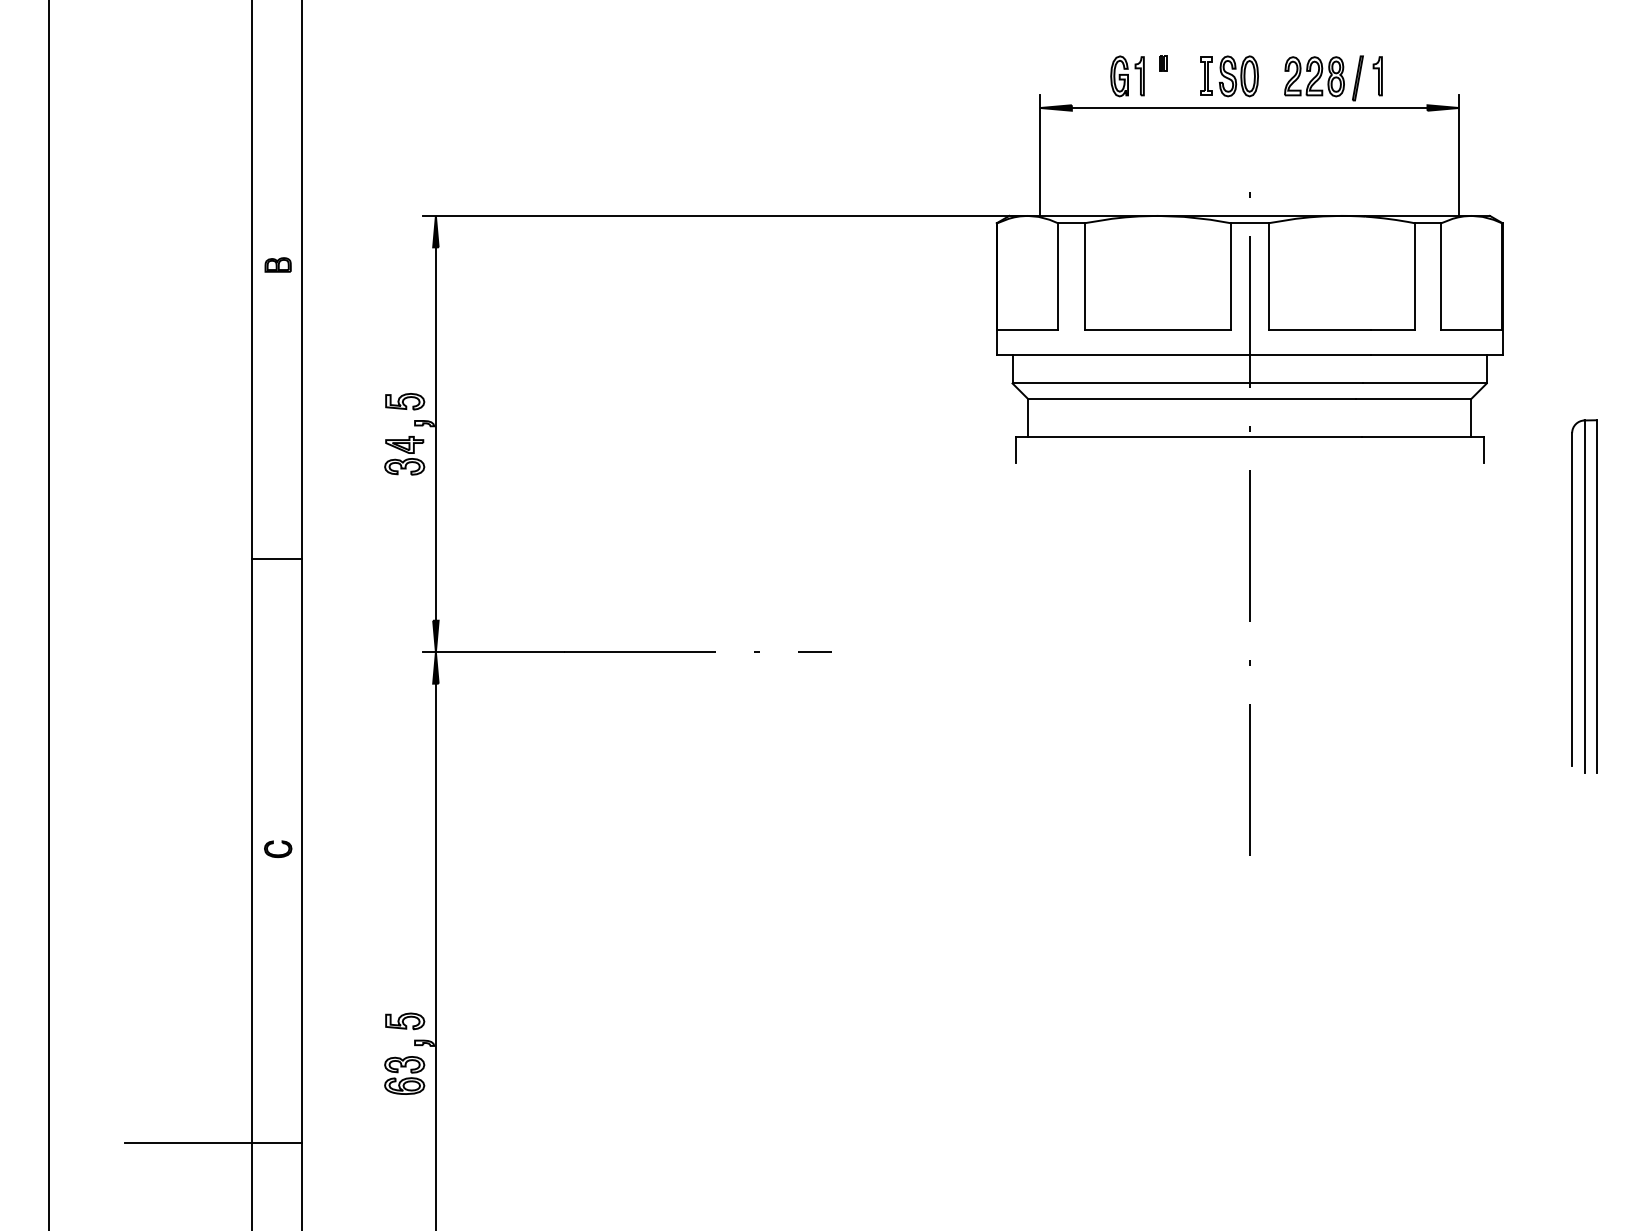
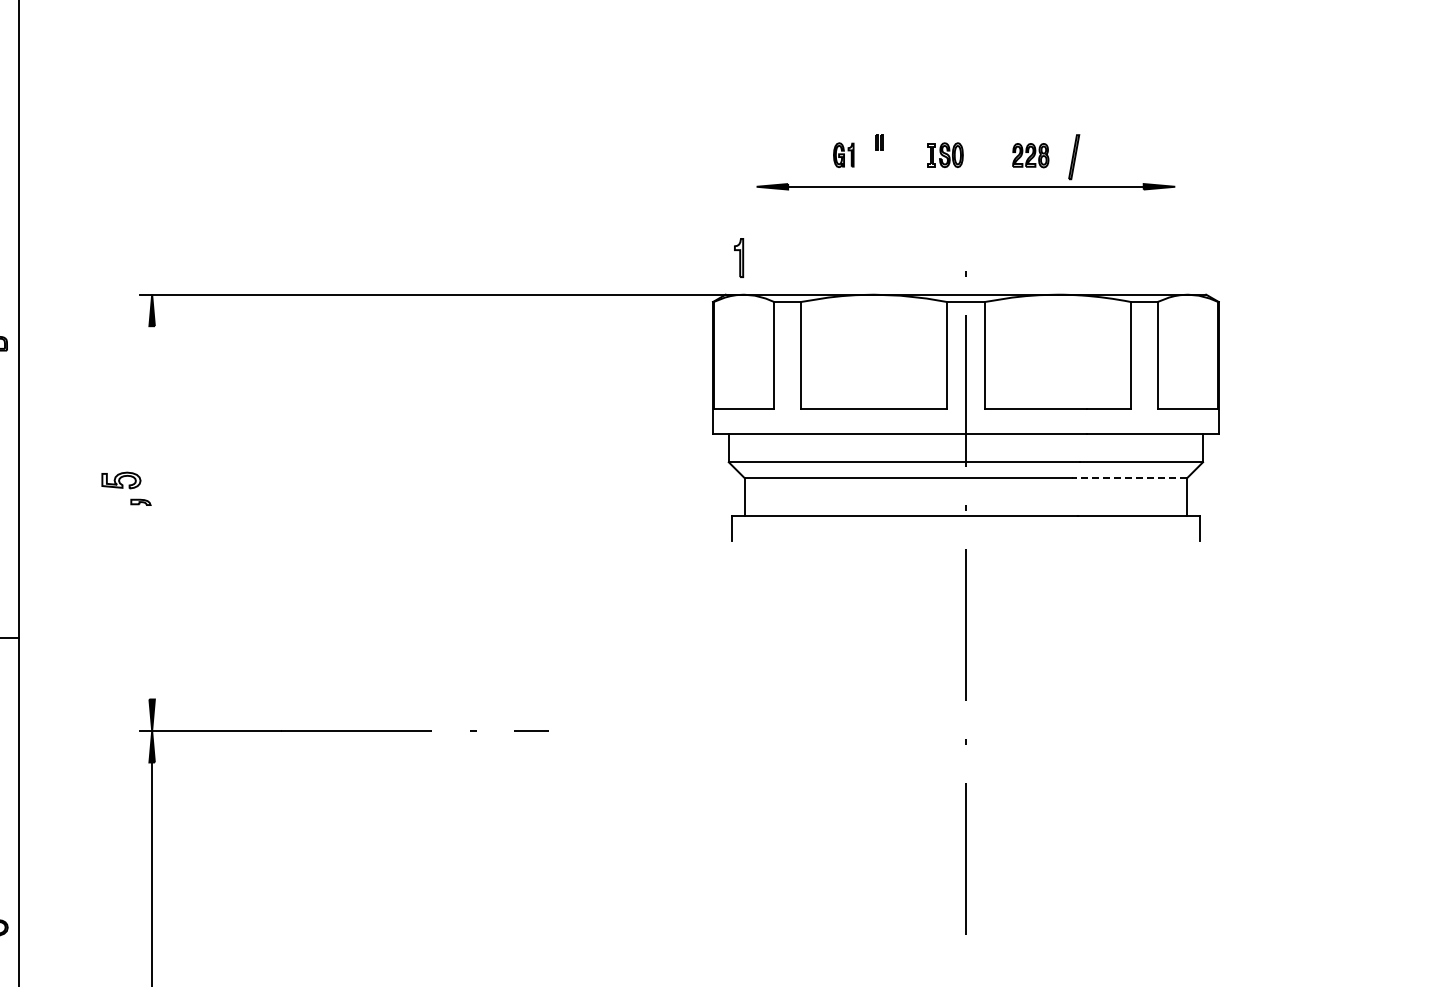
part: (1127, 76) -> (843, 155), size x0.6
part: (1229, 76) -> (945, 155), size x0.6
part: (1314, 76) -> (1030, 155), size x0.6
part: (1377, 76) -> (738, 258), moved
line: (1040, 155) -> (756, 234), removed
line: (1458, 155) -> (1174, 234), removed
line: (1413, 399) -> (1129, 478), solid -> dashed
line: (435, 433) -> (151, 512), removed
part: (404, 455) -> (120, 534), removed
part: (1584, 596) -> (1300, 675), removed

